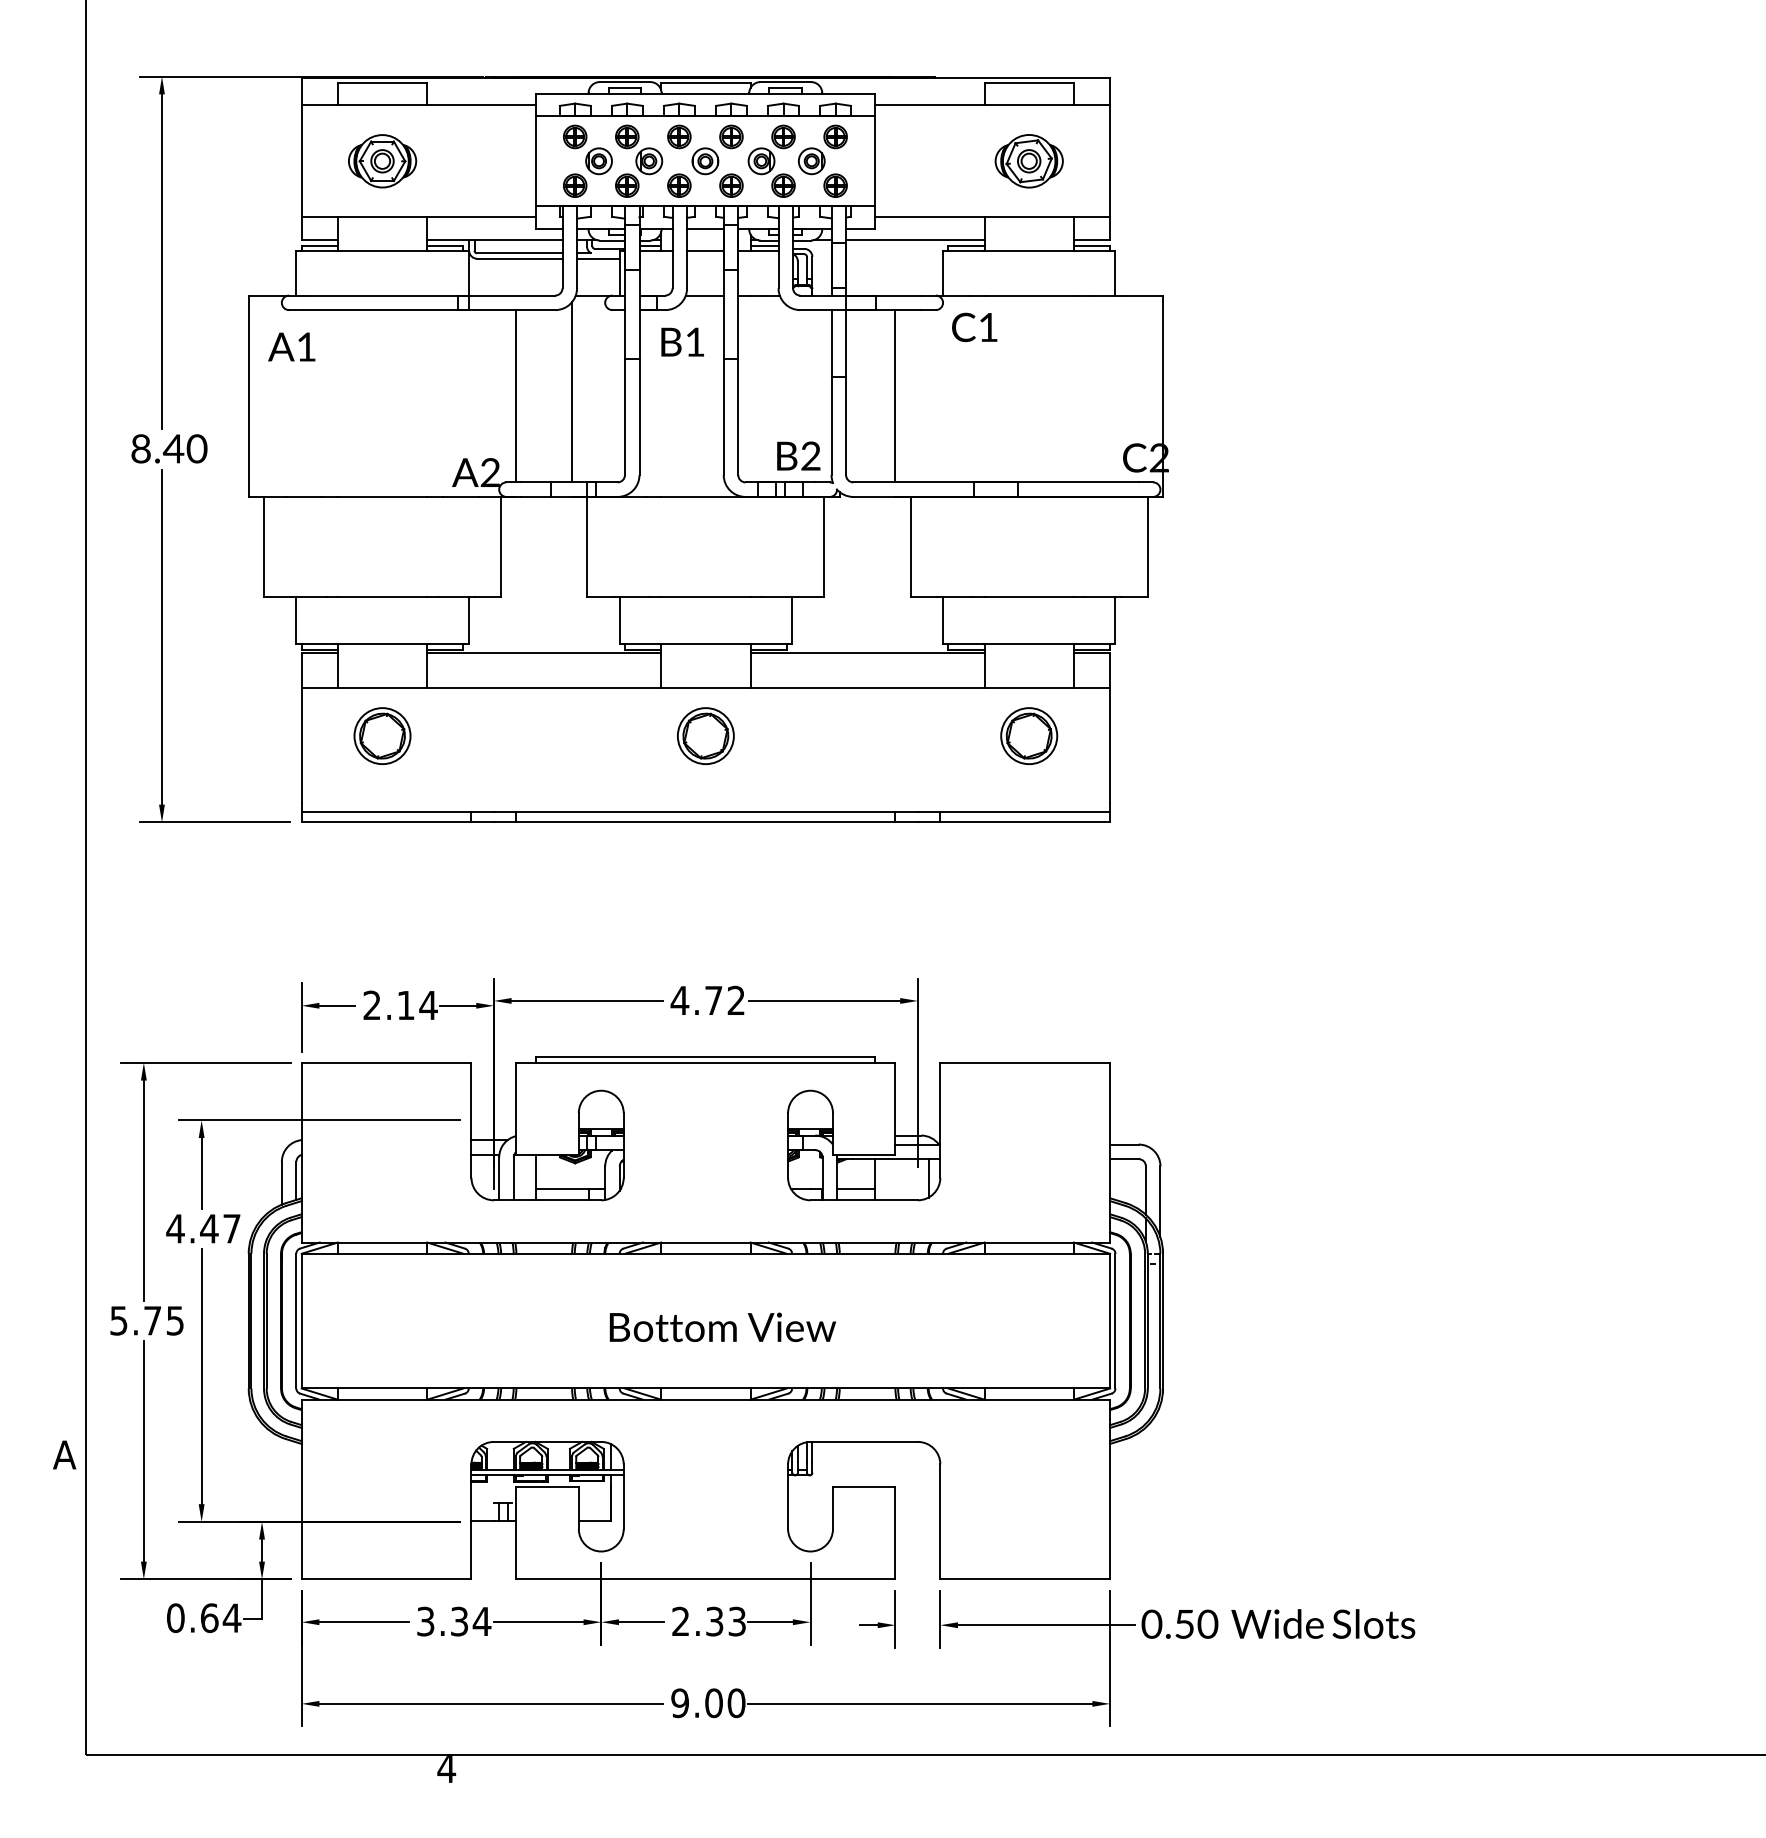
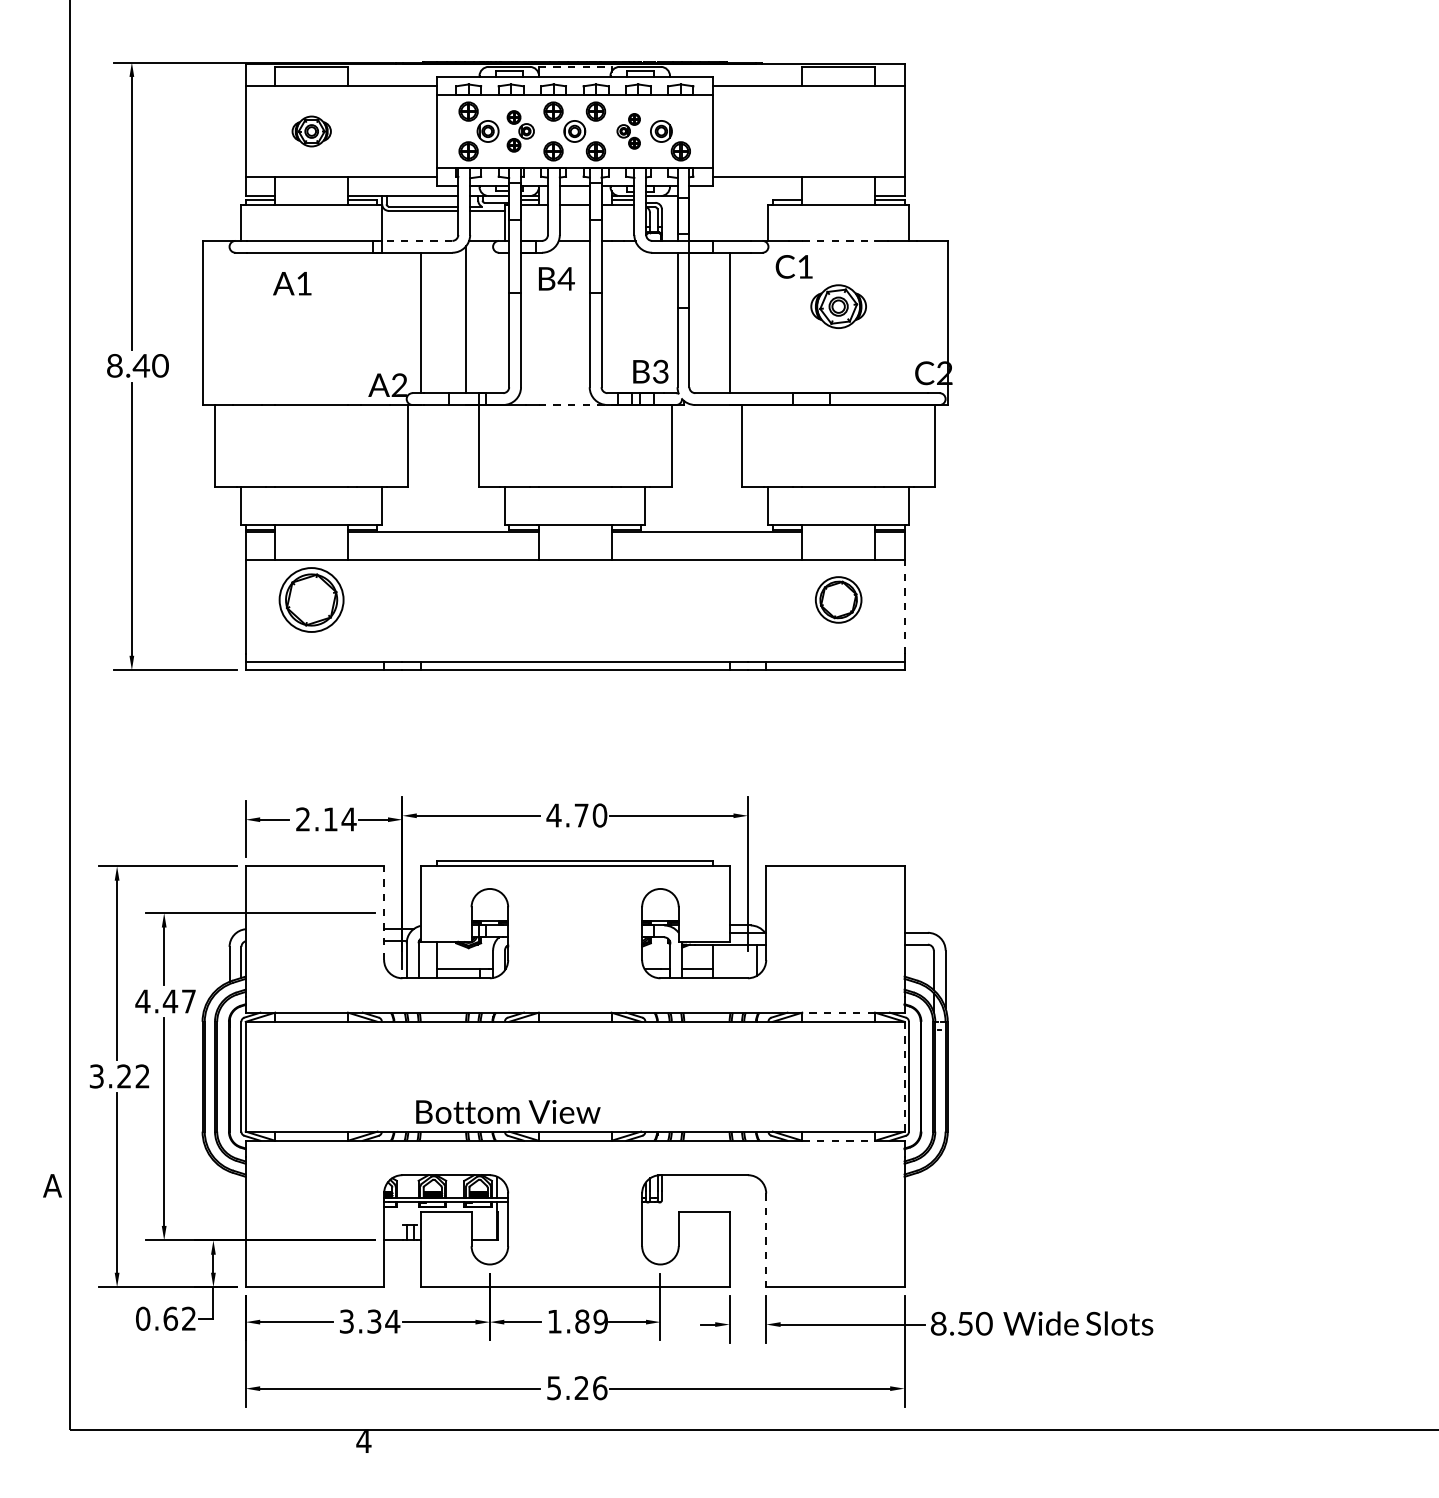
line: (705, 82) -> (574, 67), solid -> dashed
part: (835, 136) -> (680, 111), removed
part: (639, 160) -> (521, 130), size x0.7
part: (771, 160) -> (628, 130), size x0.6
part: (382, 161) -> (311, 131), size x0.7
part: (1028, 161) -> (838, 306), moved
line: (915, 240) -> (745, 196), removed
line: (506, 295) -> (412, 240), solid -> dashed
line: (1029, 295) -> (838, 240), solid -> dashed
text: (694, 341) -> (565, 278), B1 -> B4
text: (291, 346) -> (292, 283), moved
text: (810, 456) -> (660, 372), B2 -> B3
line: (705, 497) -> (574, 405), solid -> dashed
part: (382, 735) -> (311, 599), size x1.4
part: (705, 735) -> (574, 599), removed
line: (1110, 744) -> (904, 606), solid -> dashed
text: (736, 1000) -> (600, 815), 4.72 -> 4.70
line: (471, 1119) -> (384, 912), solid -> dashed
line: (1029, 1242) -> (838, 1012), solid -> dashed
text: (147, 1320) -> (120, 1076), 5.75 -> 3.22
line: (1110, 1320) -> (904, 1076), solid -> dashed
text: (722, 1327) -> (508, 1112), moved
line: (1029, 1399) -> (838, 1140), solid -> dashed
line: (940, 1522) -> (766, 1240), solid -> dashed
text: (231, 1617) -> (188, 1318), 0.64 -> 0.62
text: (709, 1621) -> (578, 1321), 2.33 -> 1.89
text: (1151, 1624) -> (938, 1323), 0.50 -> 8.50
text: (708, 1703) -> (577, 1388), 9.00 -> 5.26

